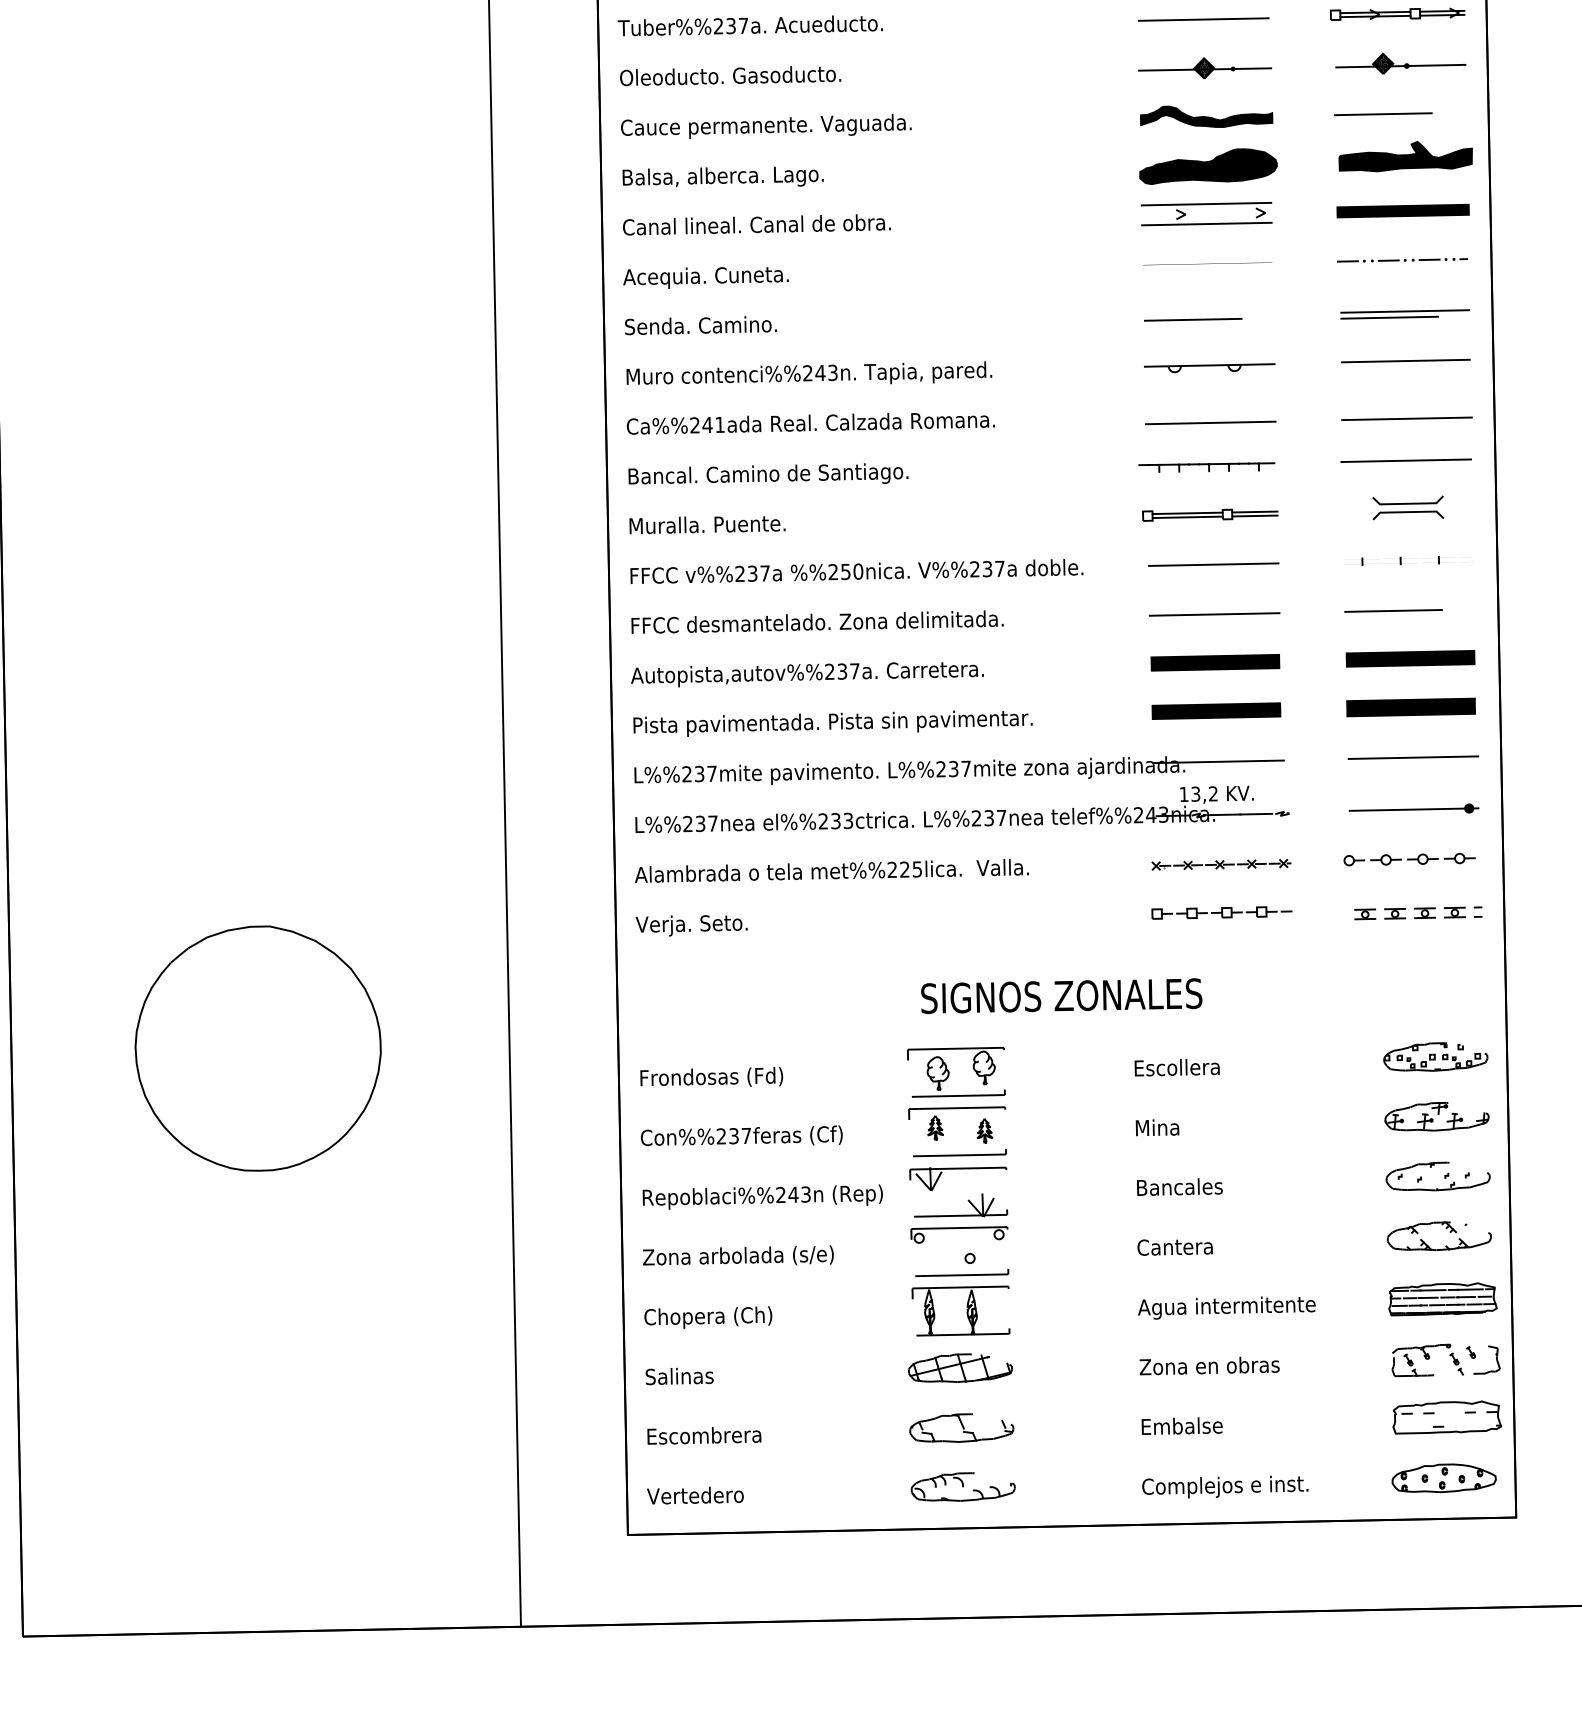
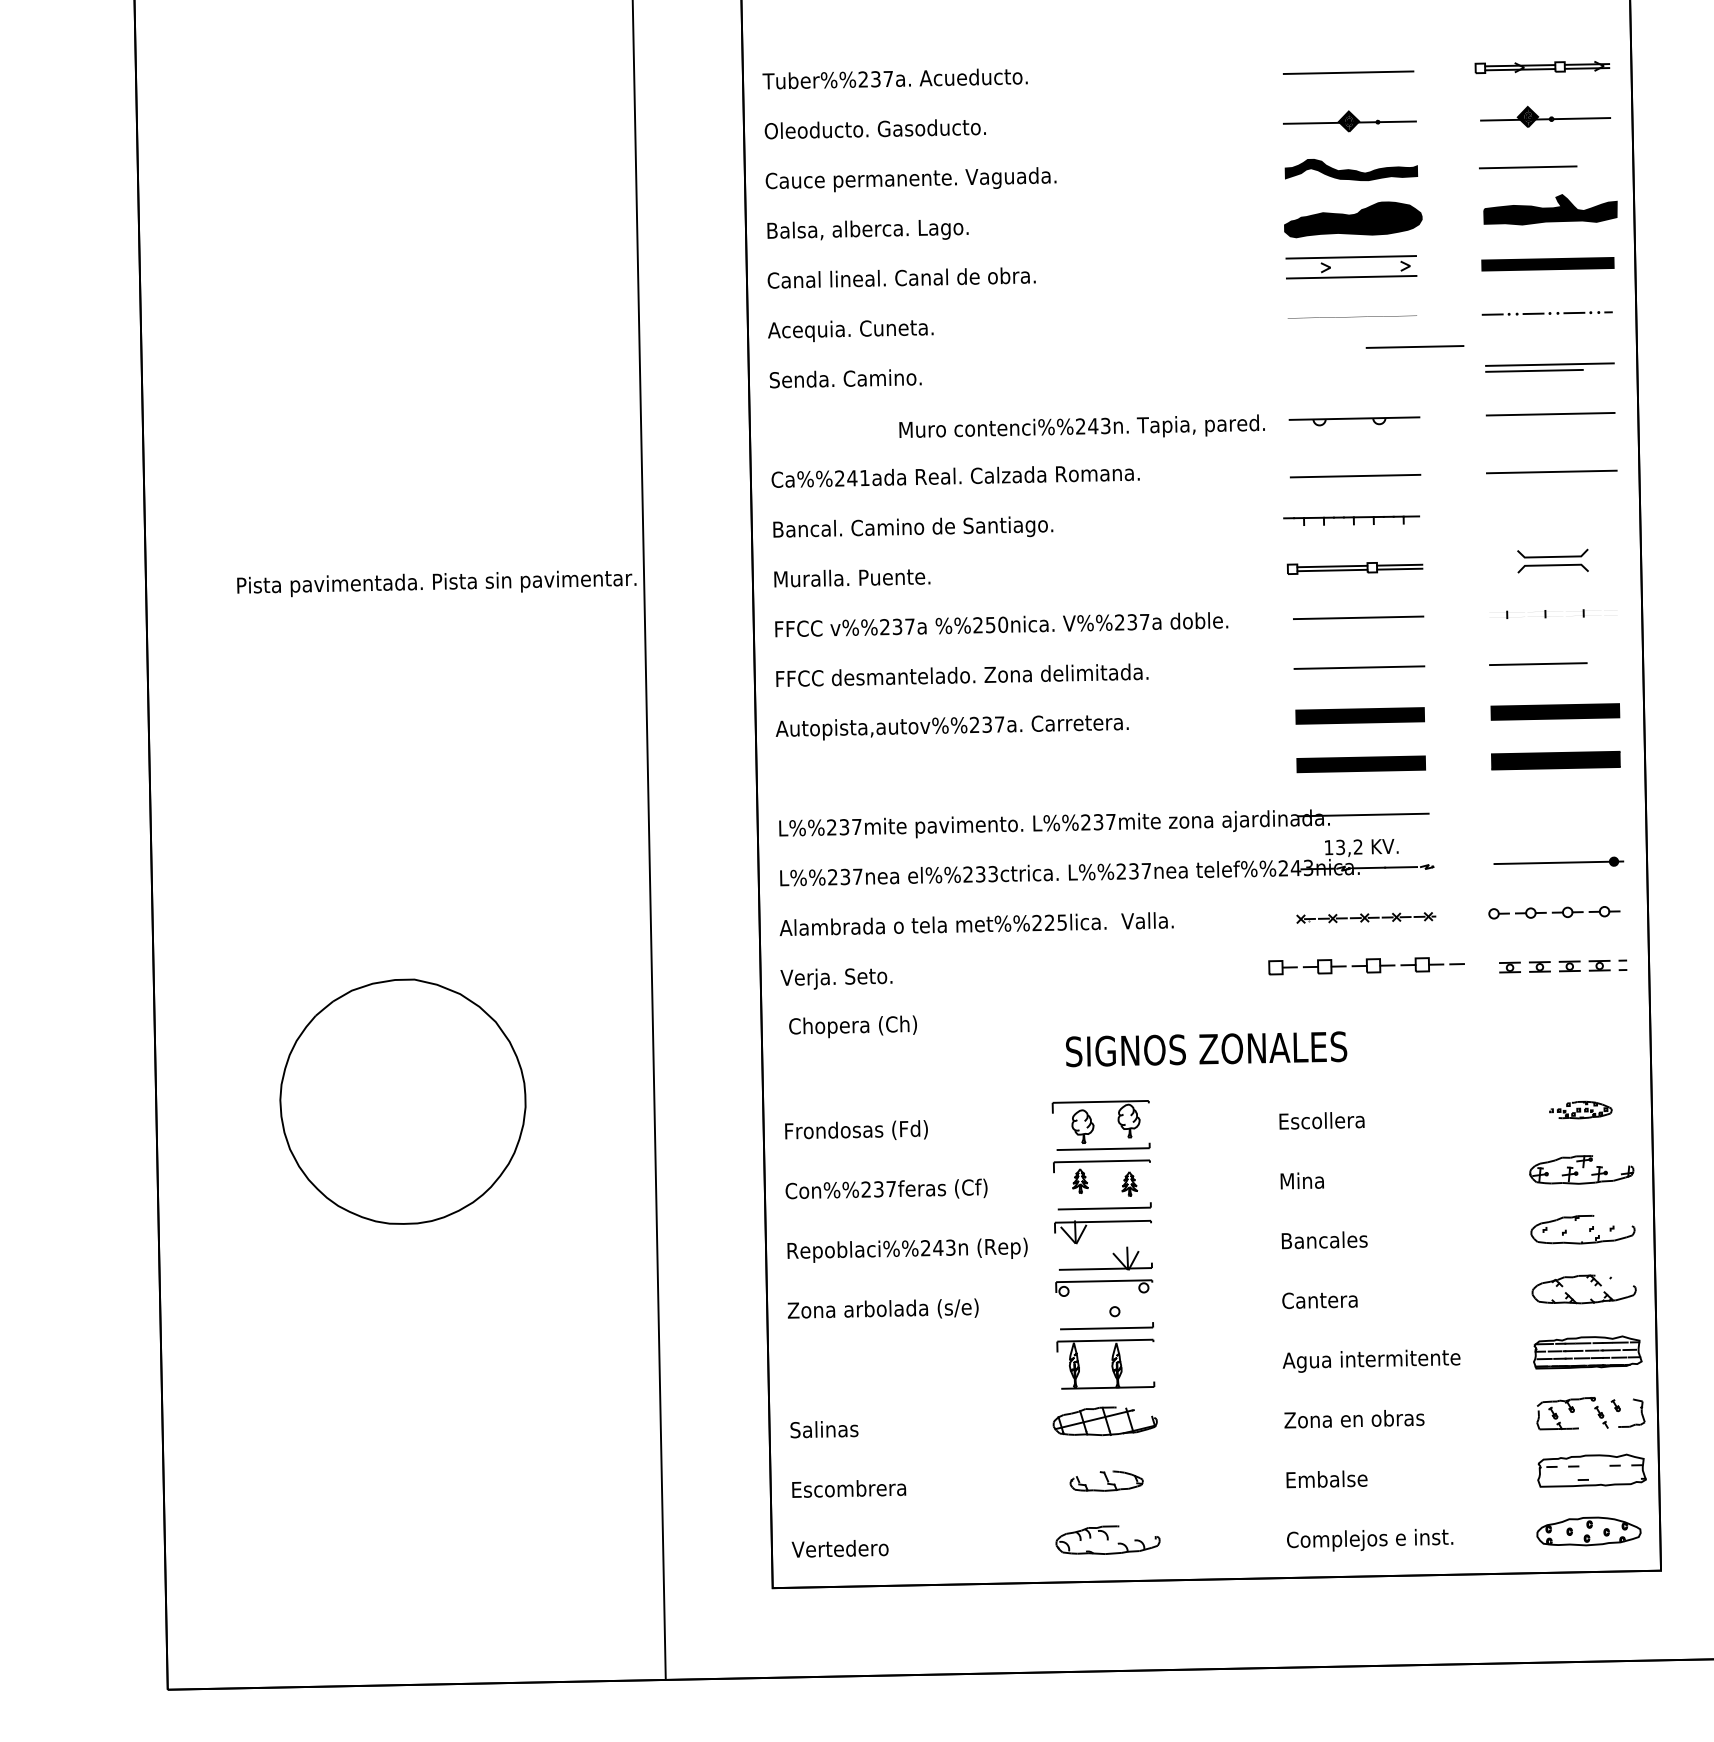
line: (1192, 319) -> (1414, 346), moved
text: (808, 372) -> (1081, 425), moved
line: (1405, 460) -> (1550, 513), removed
text: (832, 723) -> (436, 583), moved
line: (1412, 757) -> (1557, 810), removed
part: (1221, 912) -> (1366, 965), size x1.4
part: (1435, 1056) -> (1580, 1109), size x0.6
text: (707, 1317) -> (852, 1026), moved
part: (961, 1427) -> (1106, 1480), size x0.7

